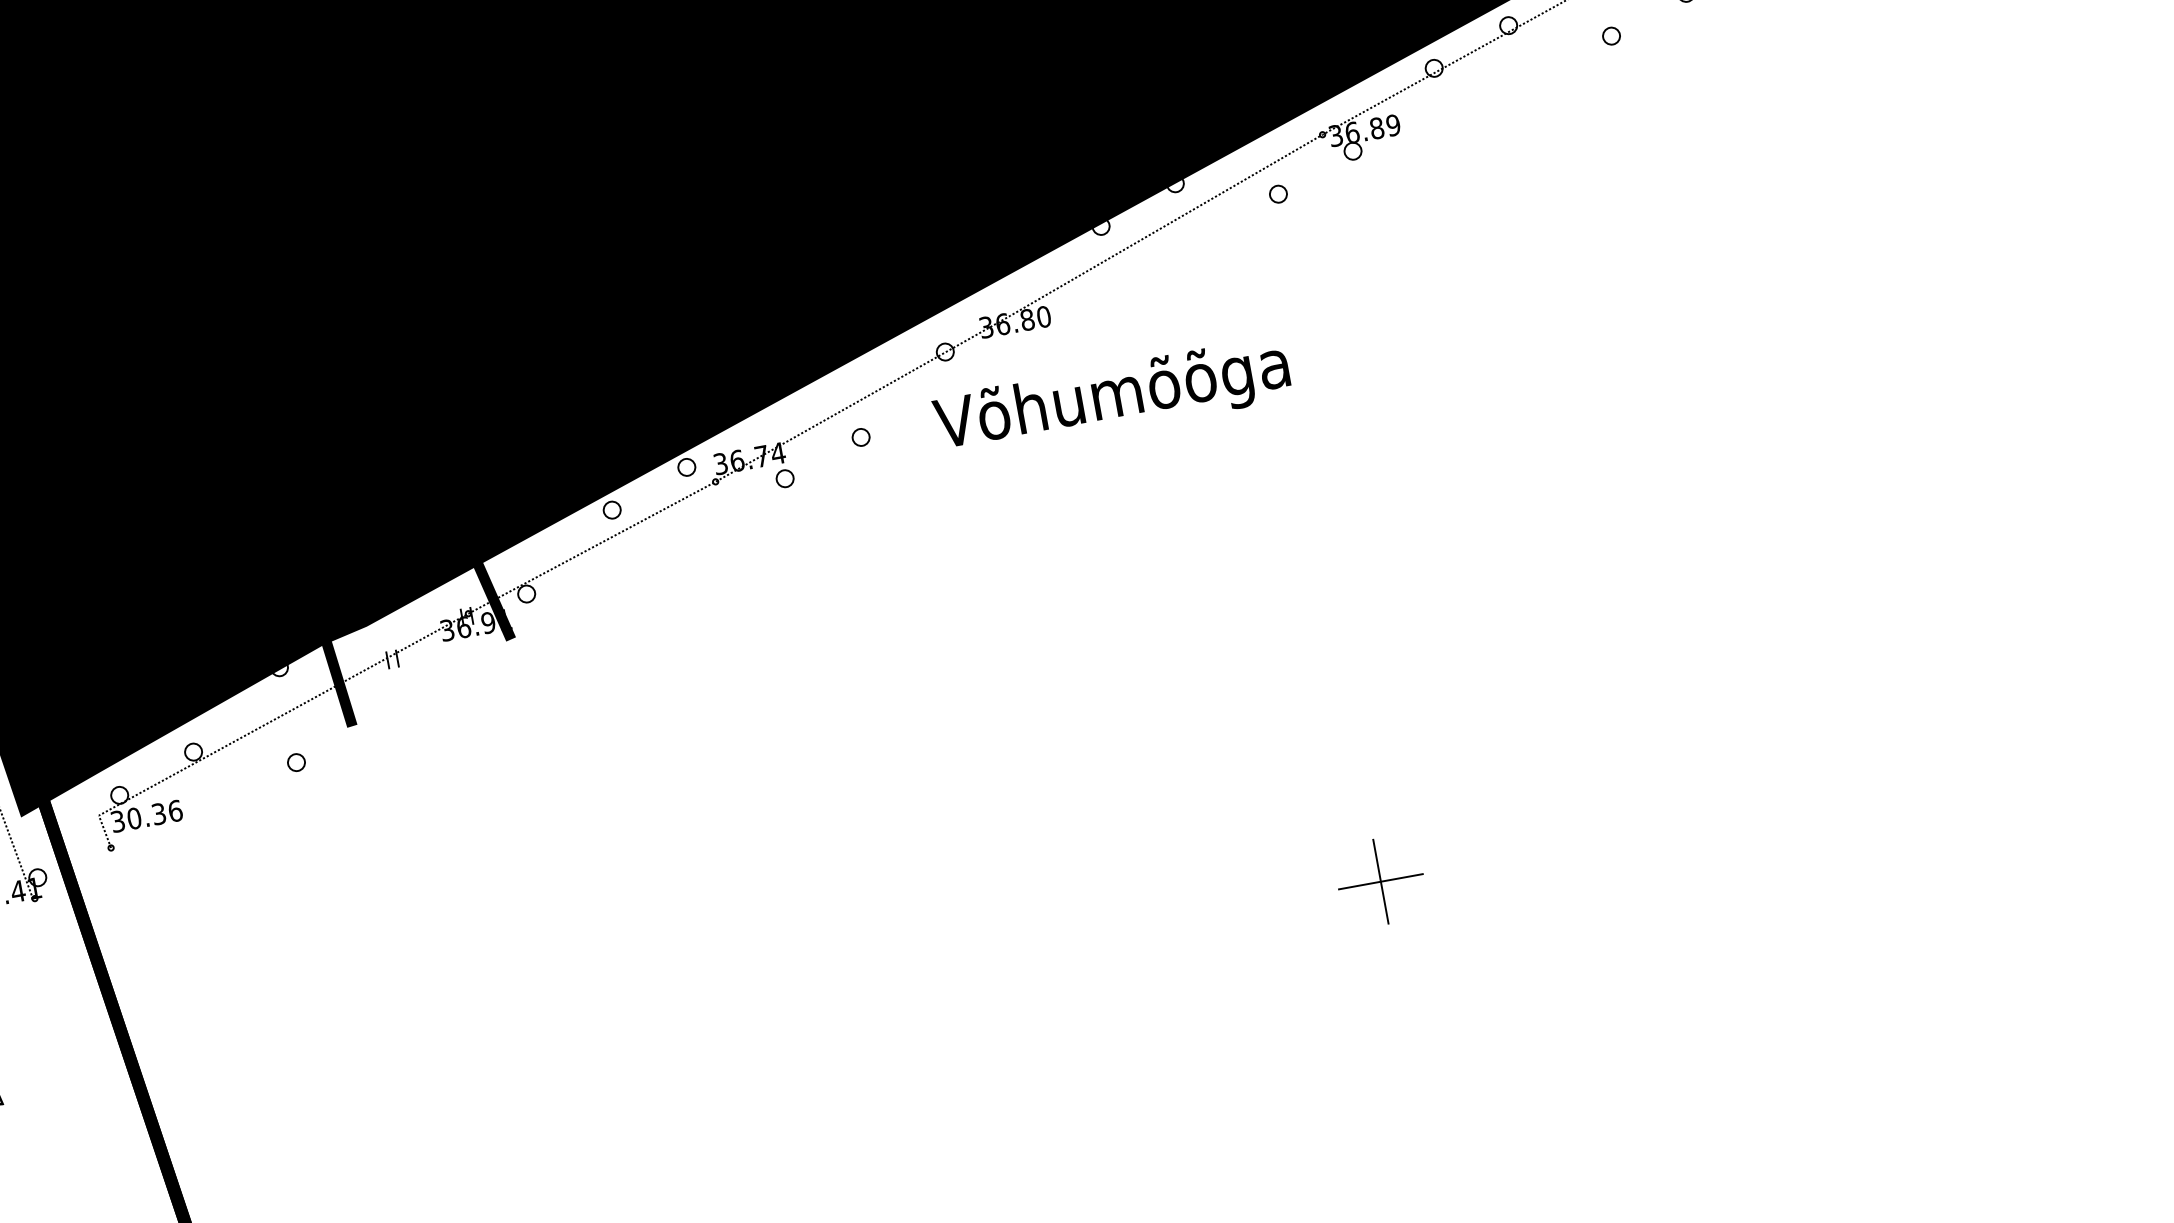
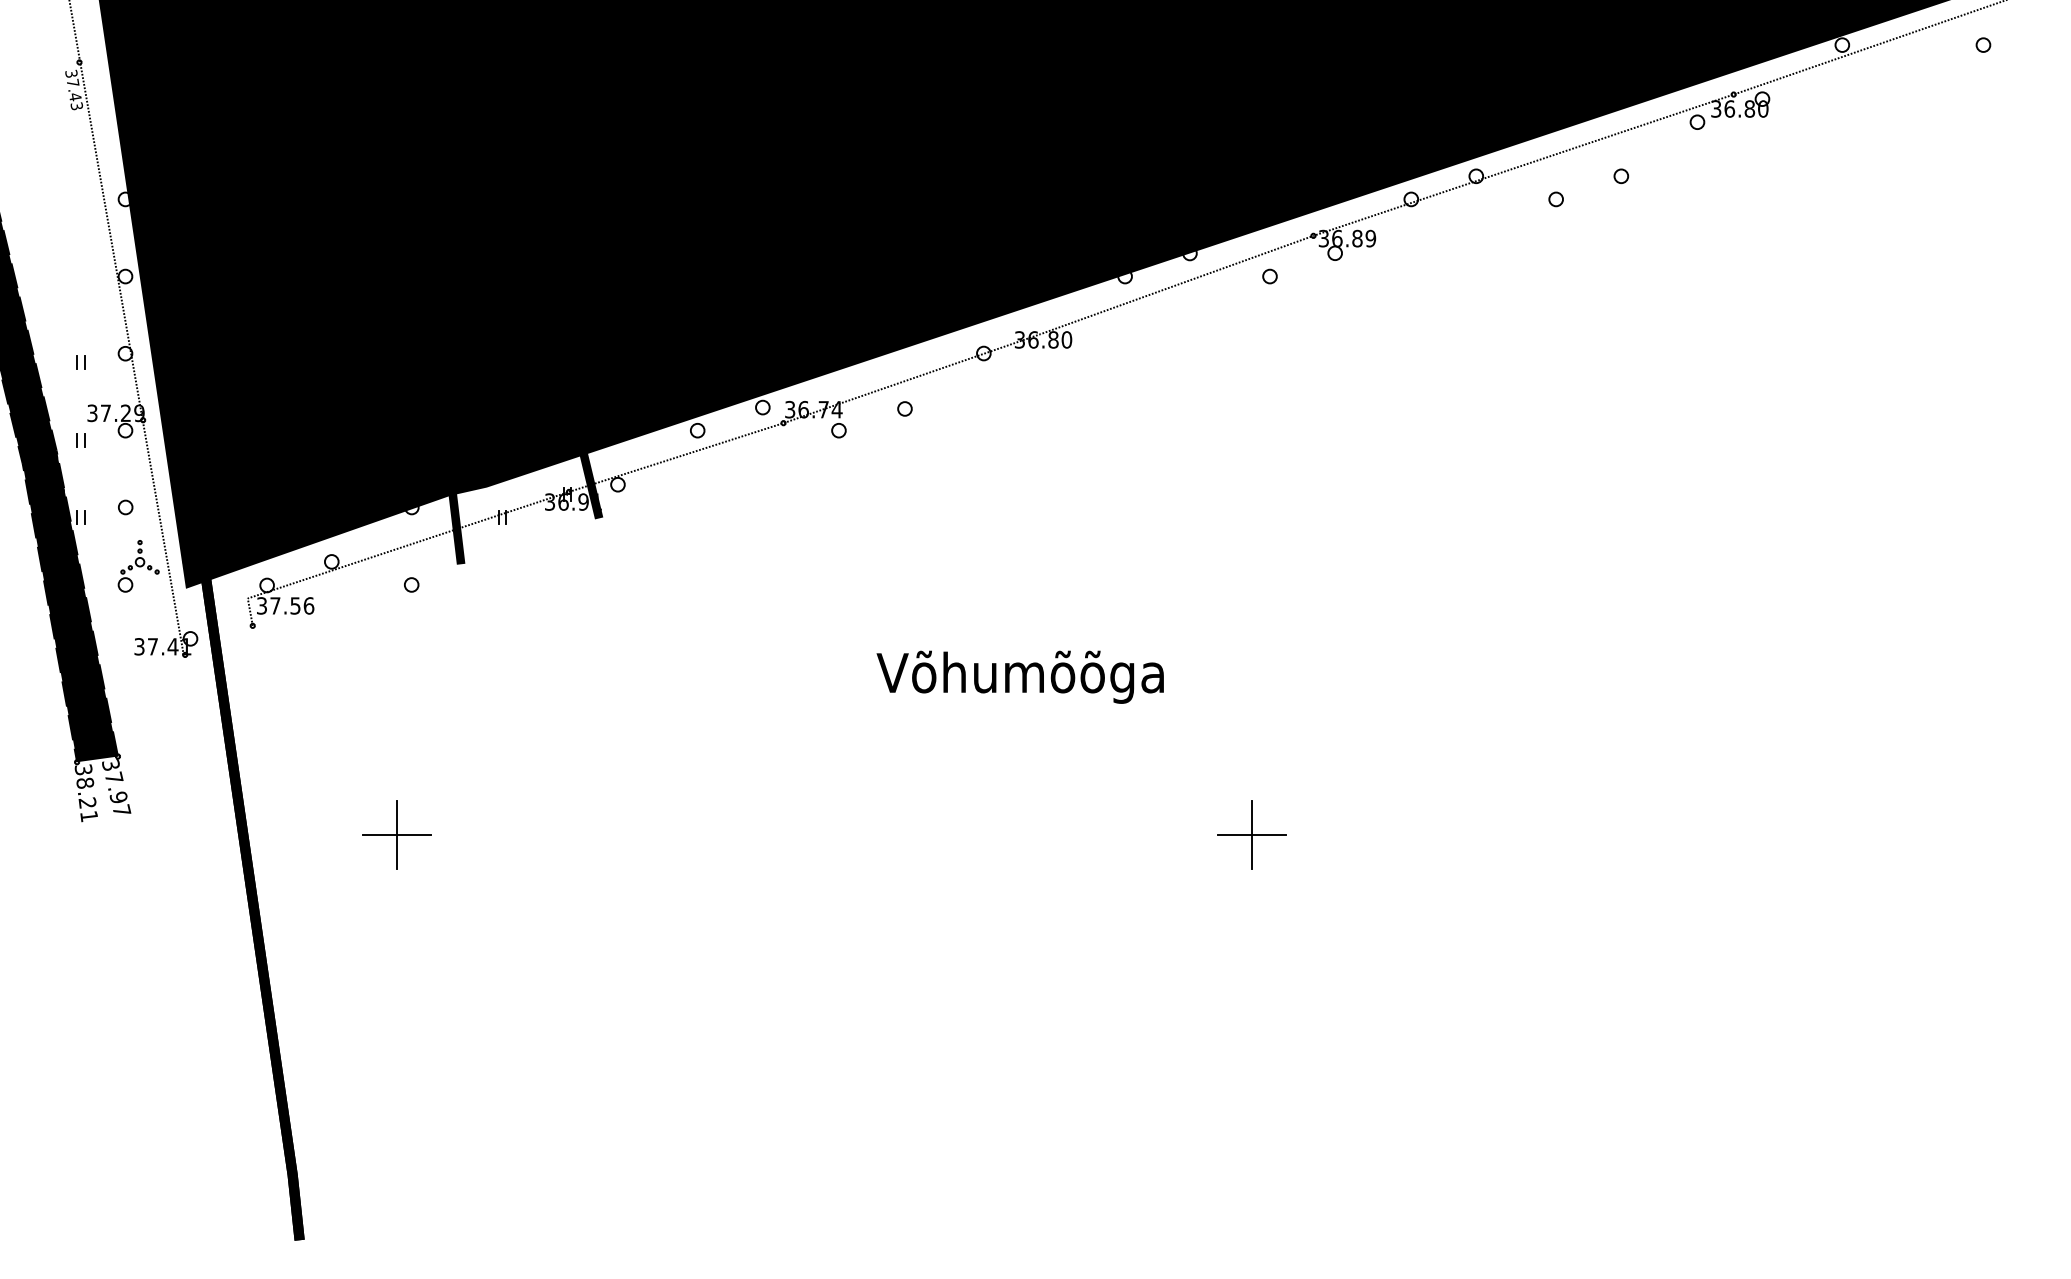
text: (1111, 397) -> (1019, 676), moved
text: (146, 815) -> (285, 605), 30.36 -> 37.56
part: (333, 1071) -> (396, 834), added

